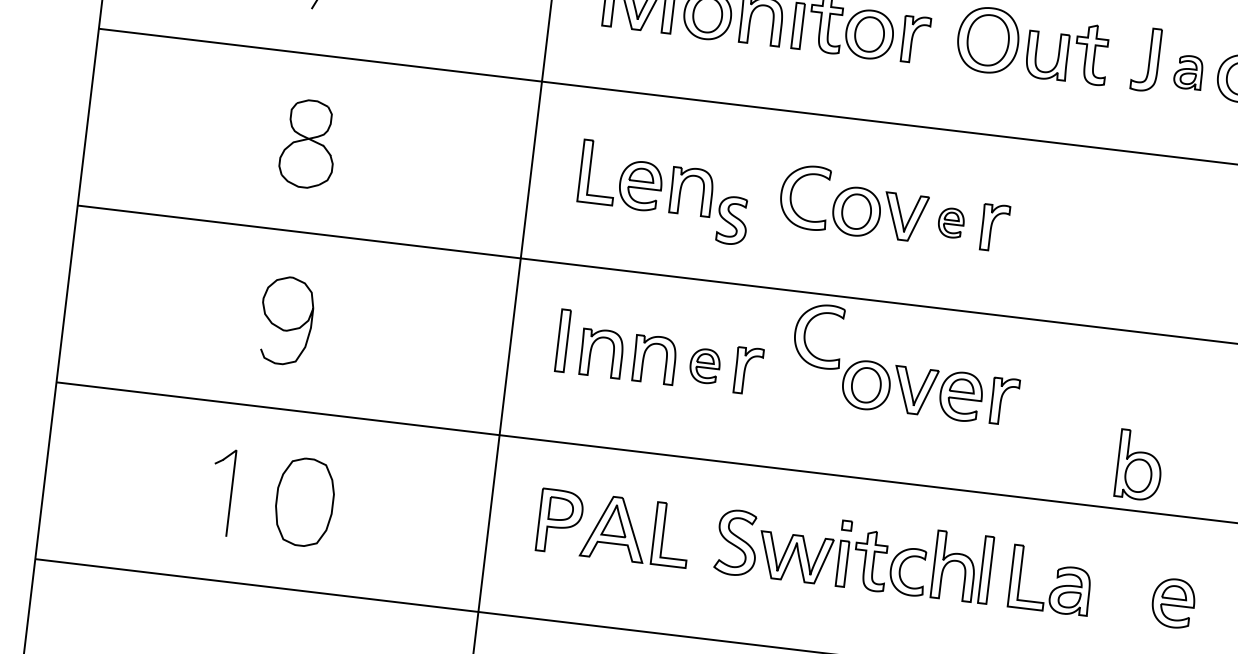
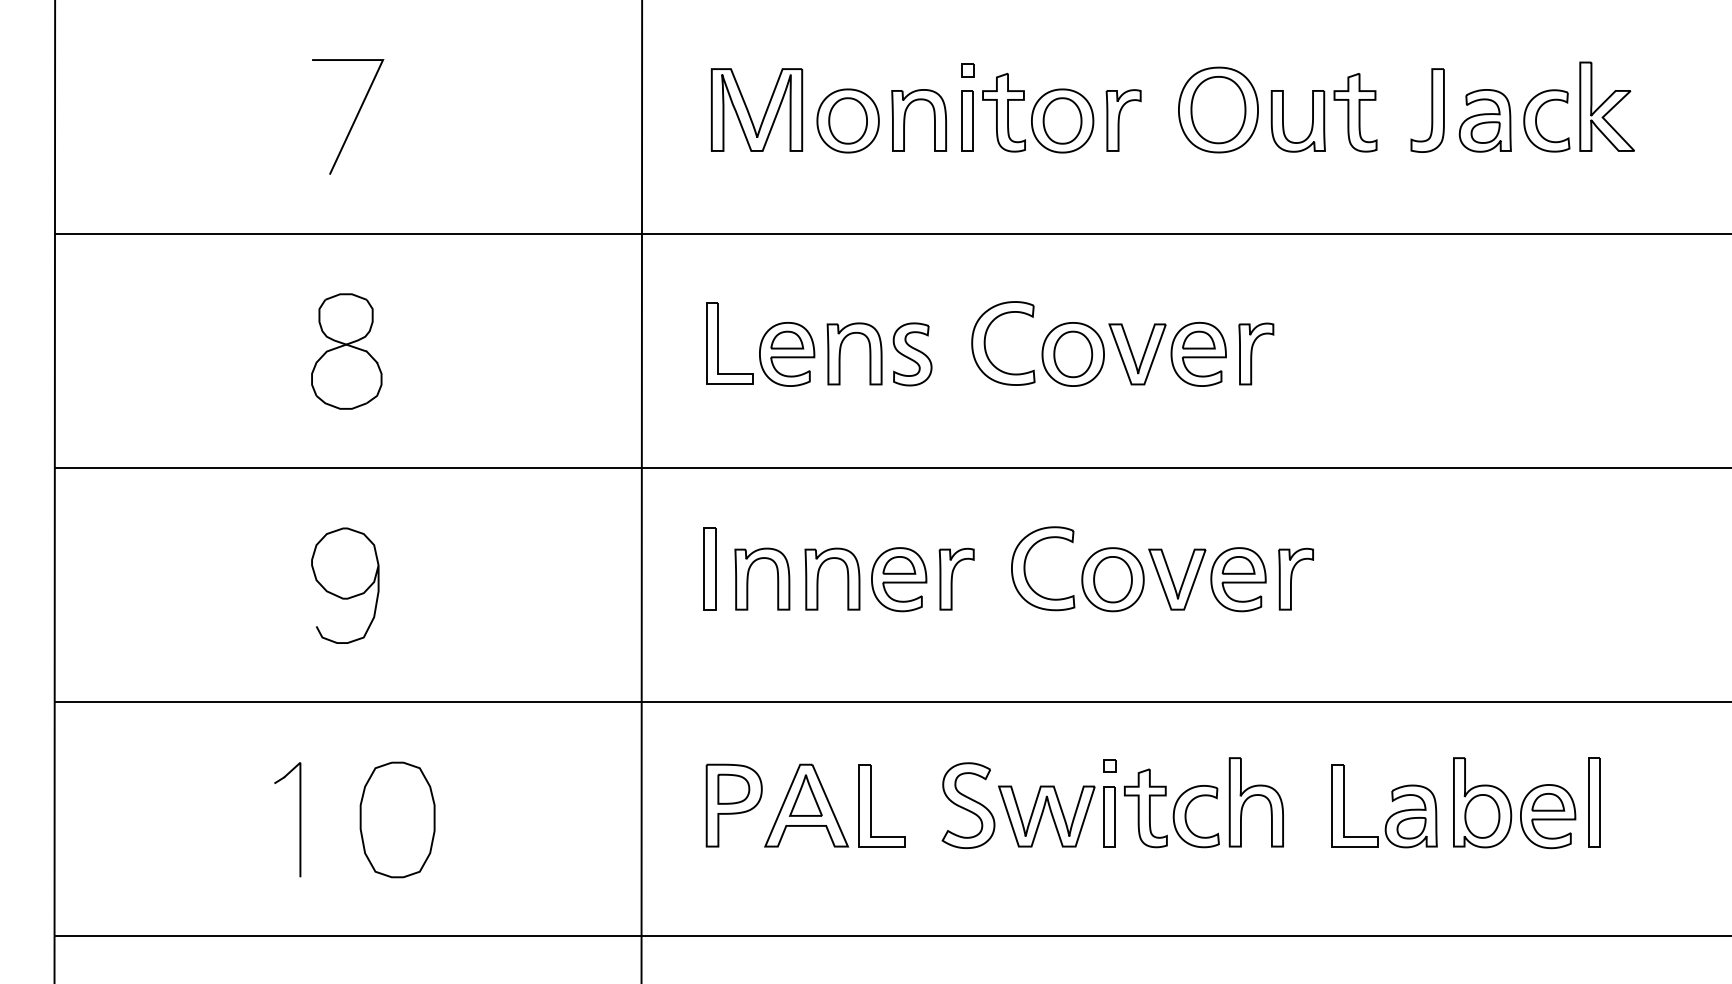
part: (1188, 72) -> (1484, 120), size x1.43
part: (732, 220) -> (912, 354), moved
part: (951, 223) -> (1198, 354), size x1.67
part: (805, 334) -> (1025, 568), moved
part: (705, 365) -> (899, 579), size x1.43
part: (1139, 465) -> (1482, 802), moved
part: (986, 570) -> (1594, 802), moved

